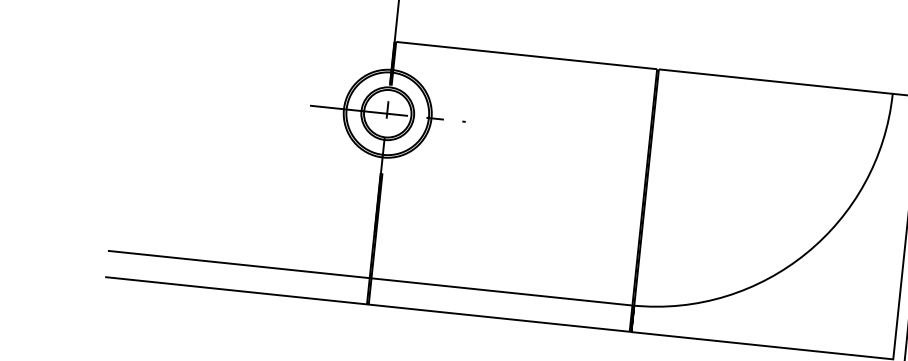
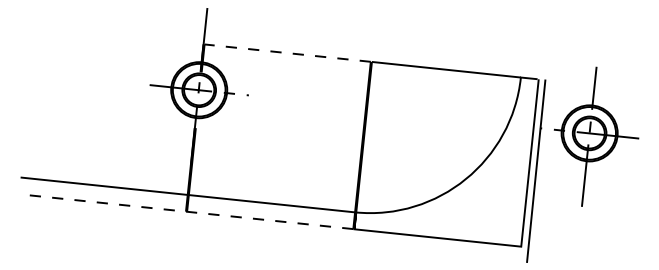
line: (526, 56) -> (287, 53), solid -> dashed
line: (367, 304) -> (186, 211), solid -> dashed

